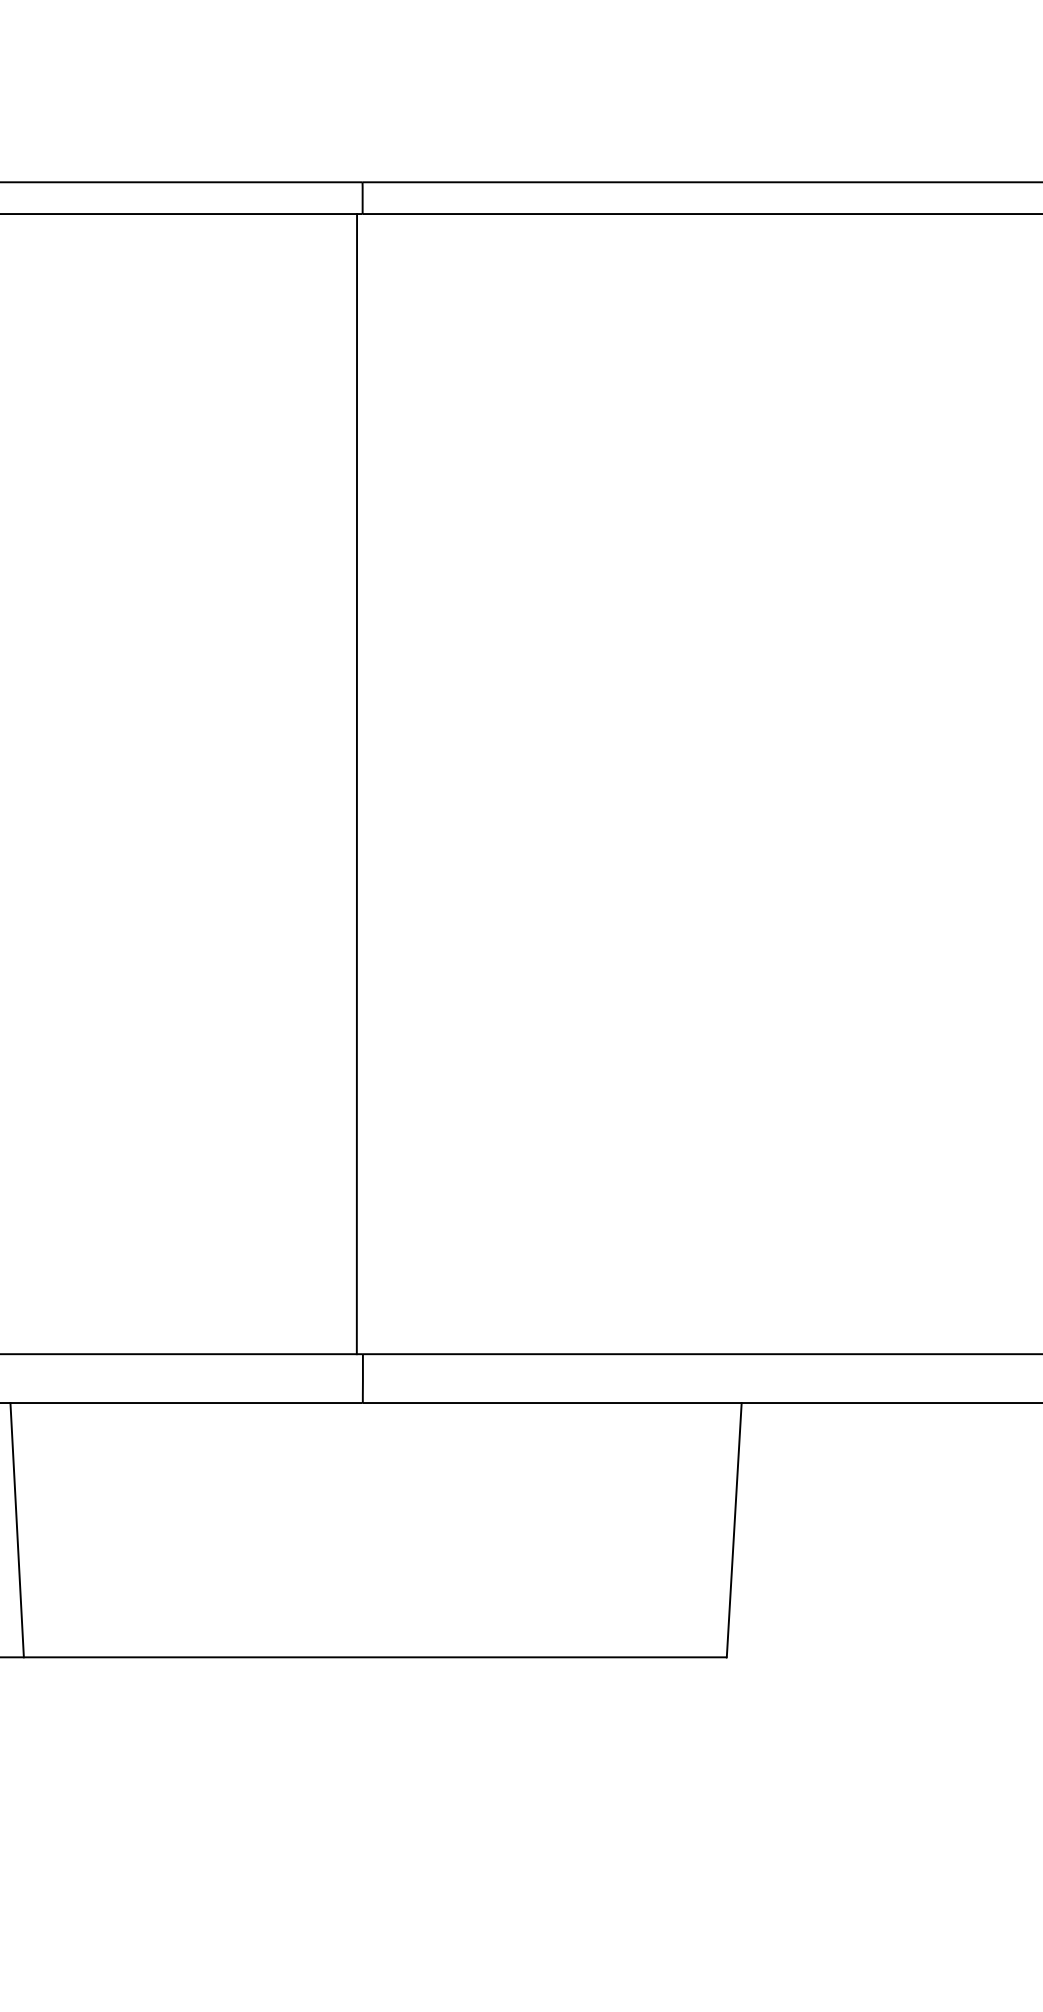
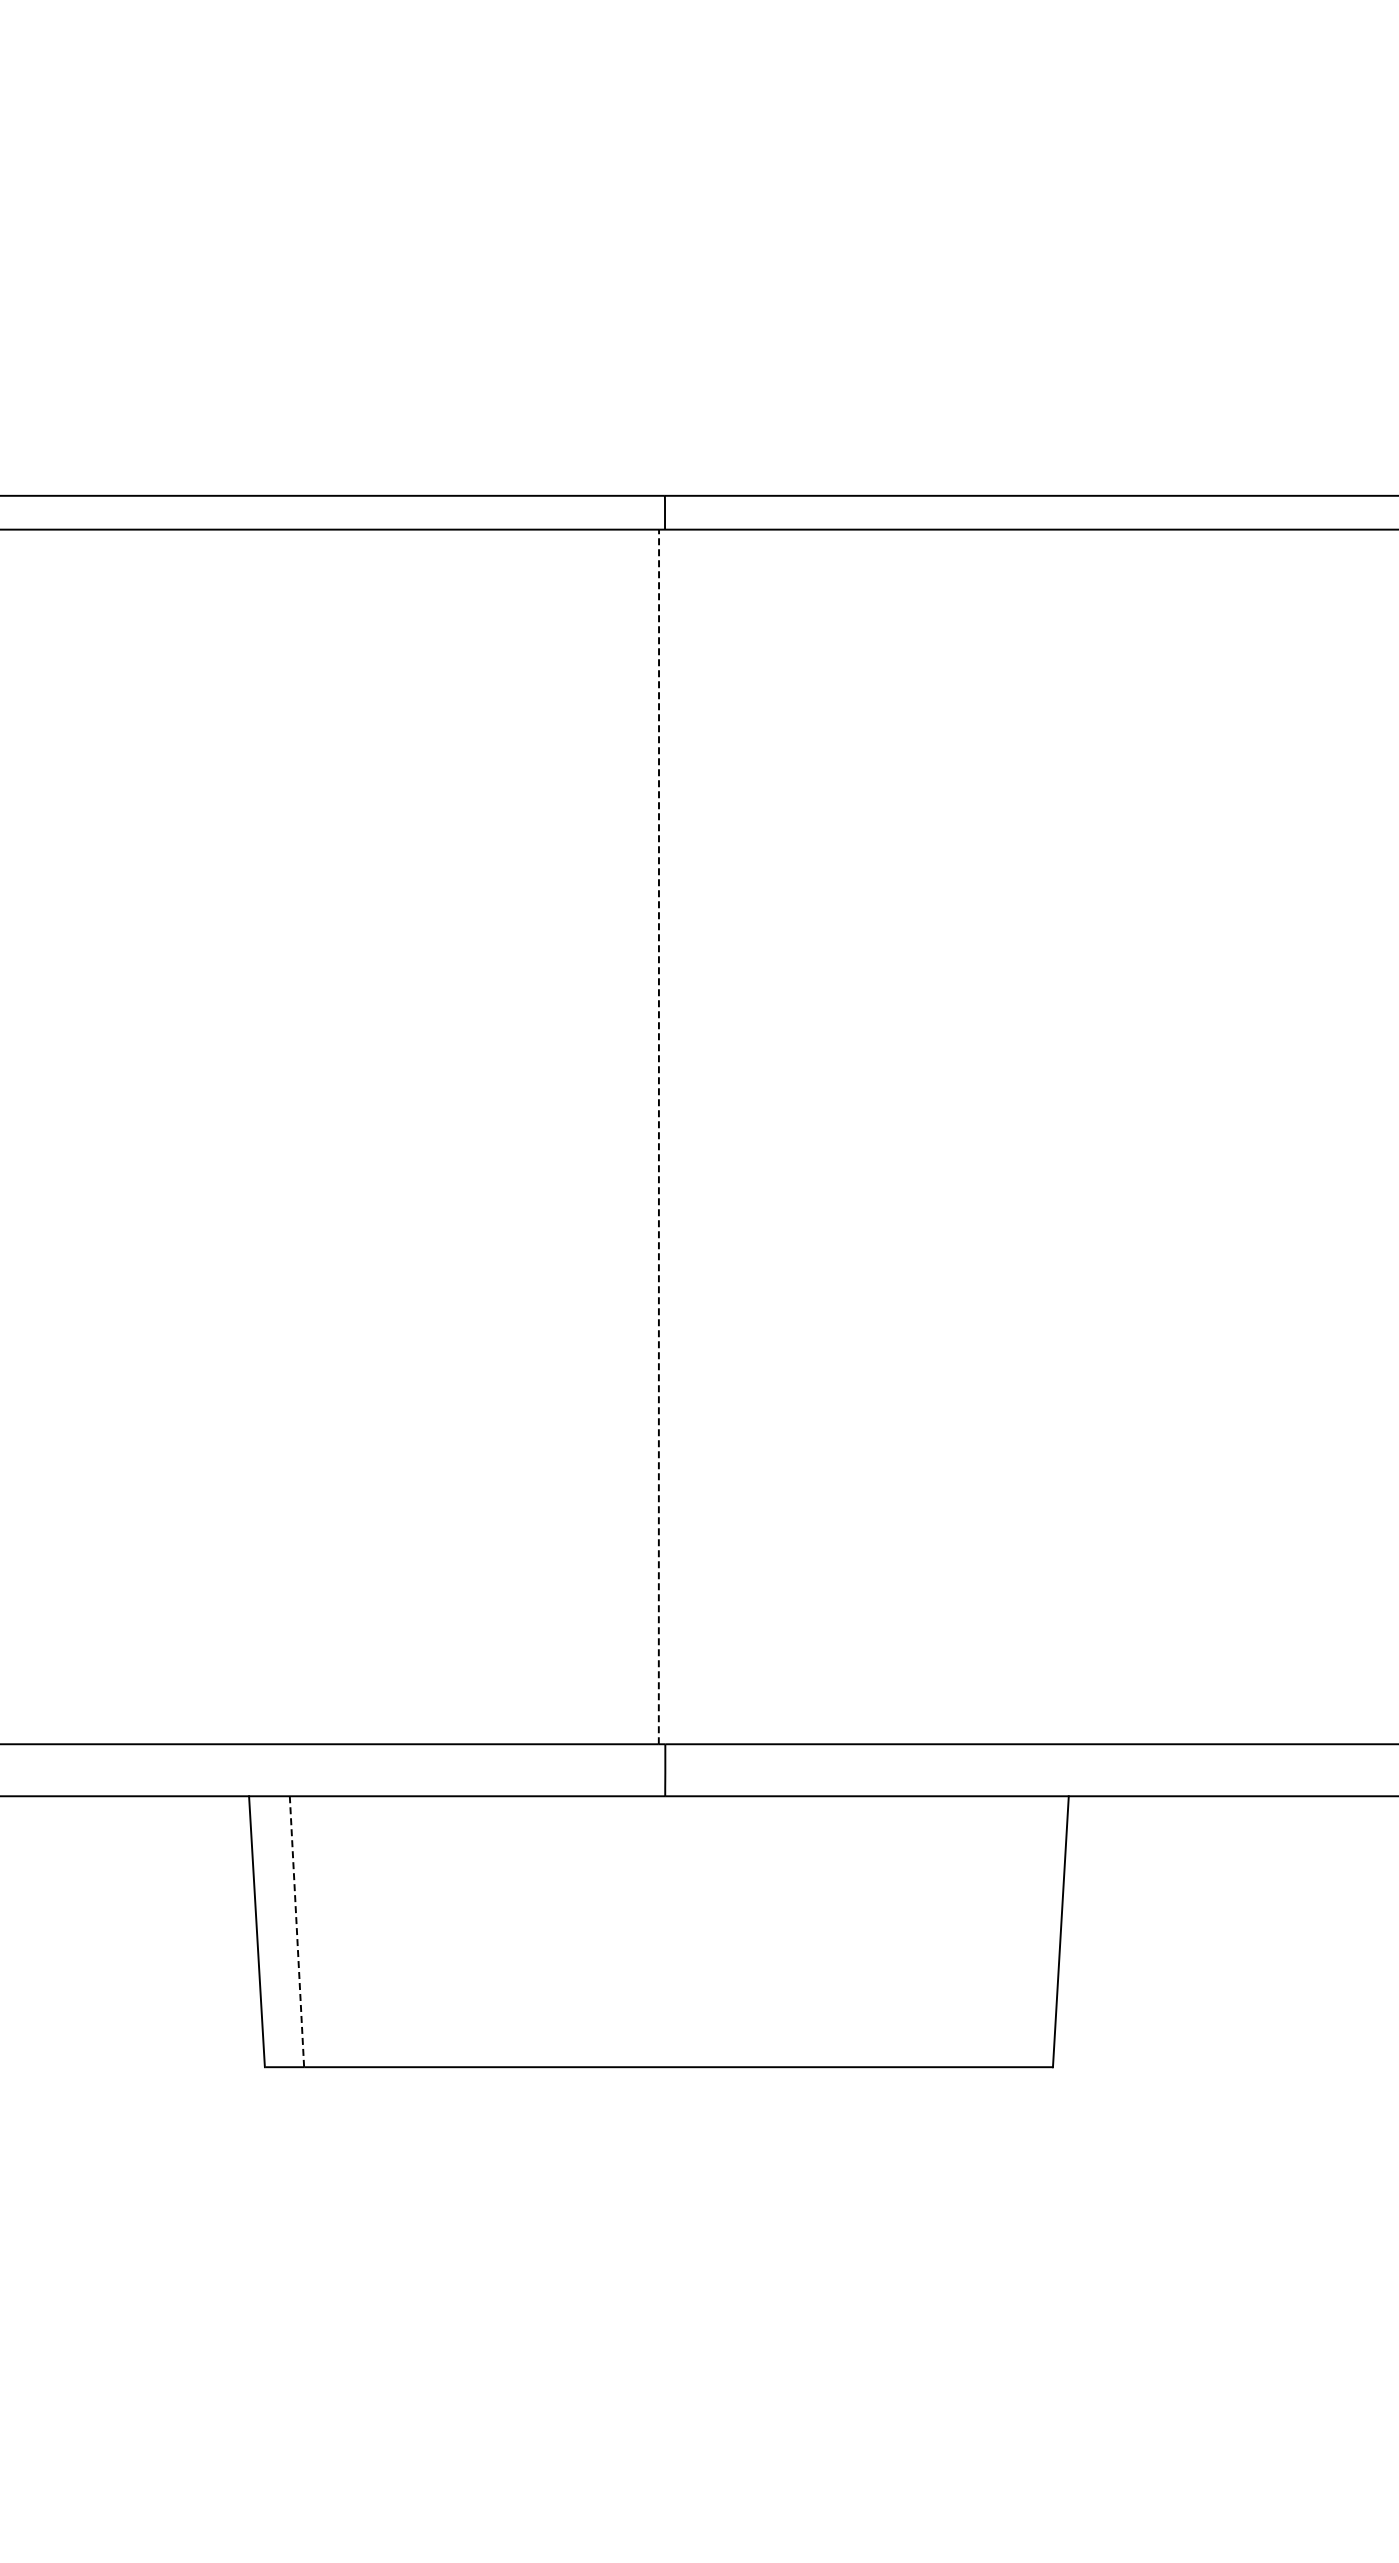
line: (356, 783) -> (658, 1136), solid -> dashed
line: (16, 1529) -> (296, 1931), solid -> dashed

